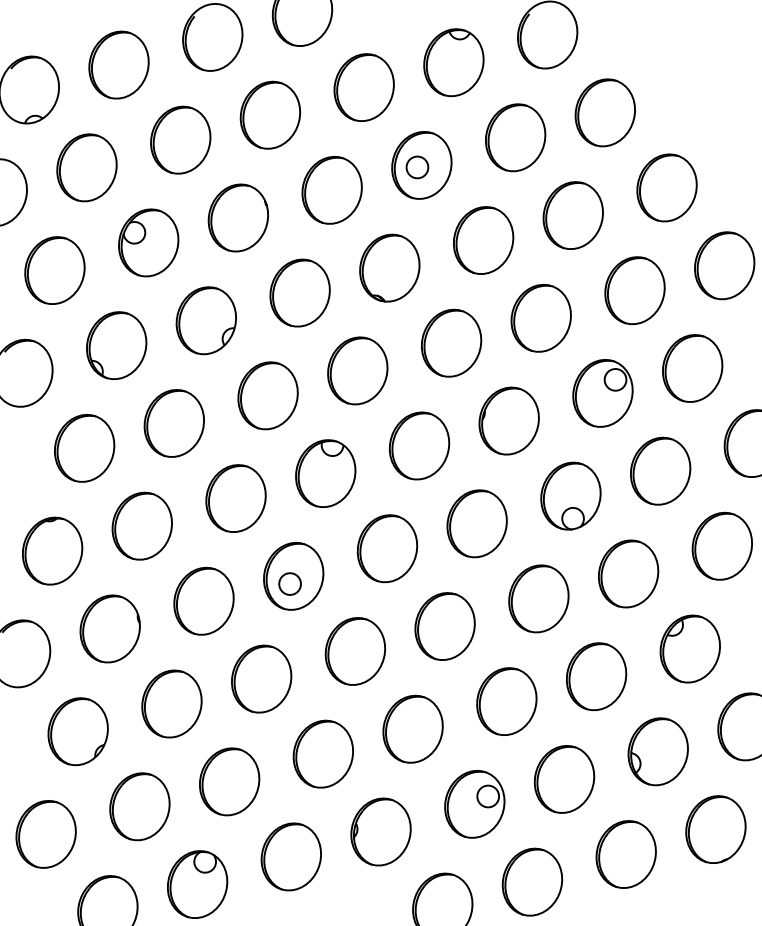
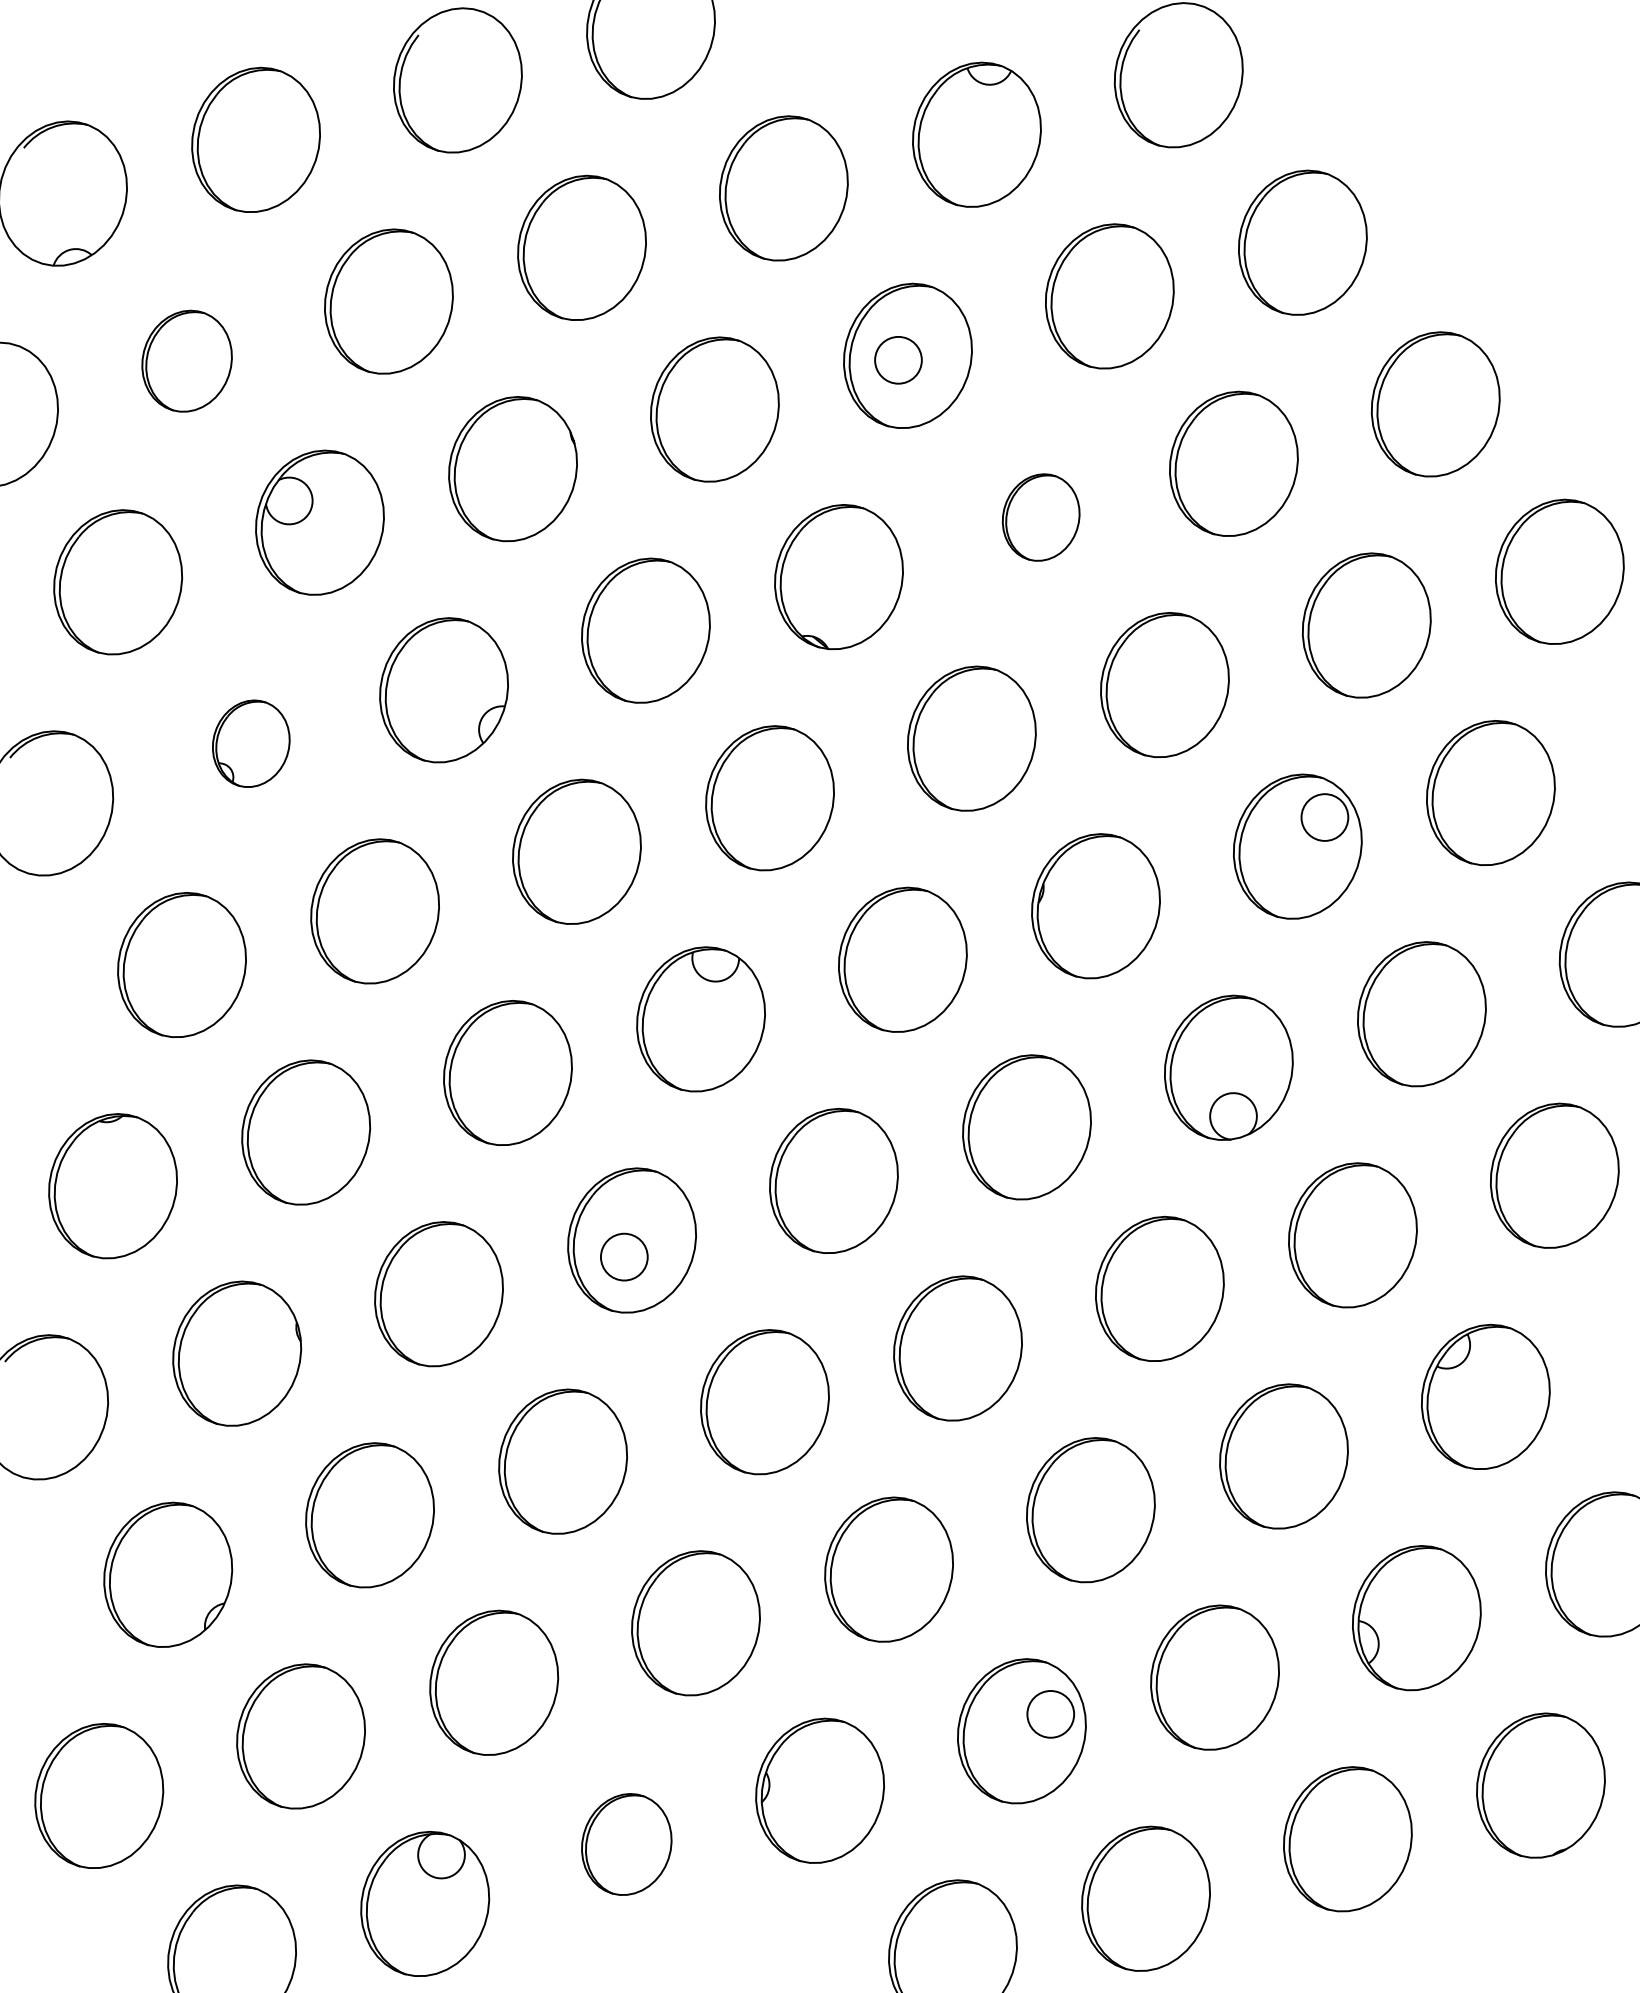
part: (86, 167) -> (186, 360), size x0.7
part: (483, 240) -> (1040, 517), size x0.6
part: (116, 345) -> (250, 743), size x0.6
part: (290, 856) -> (625, 1843), size x0.7

